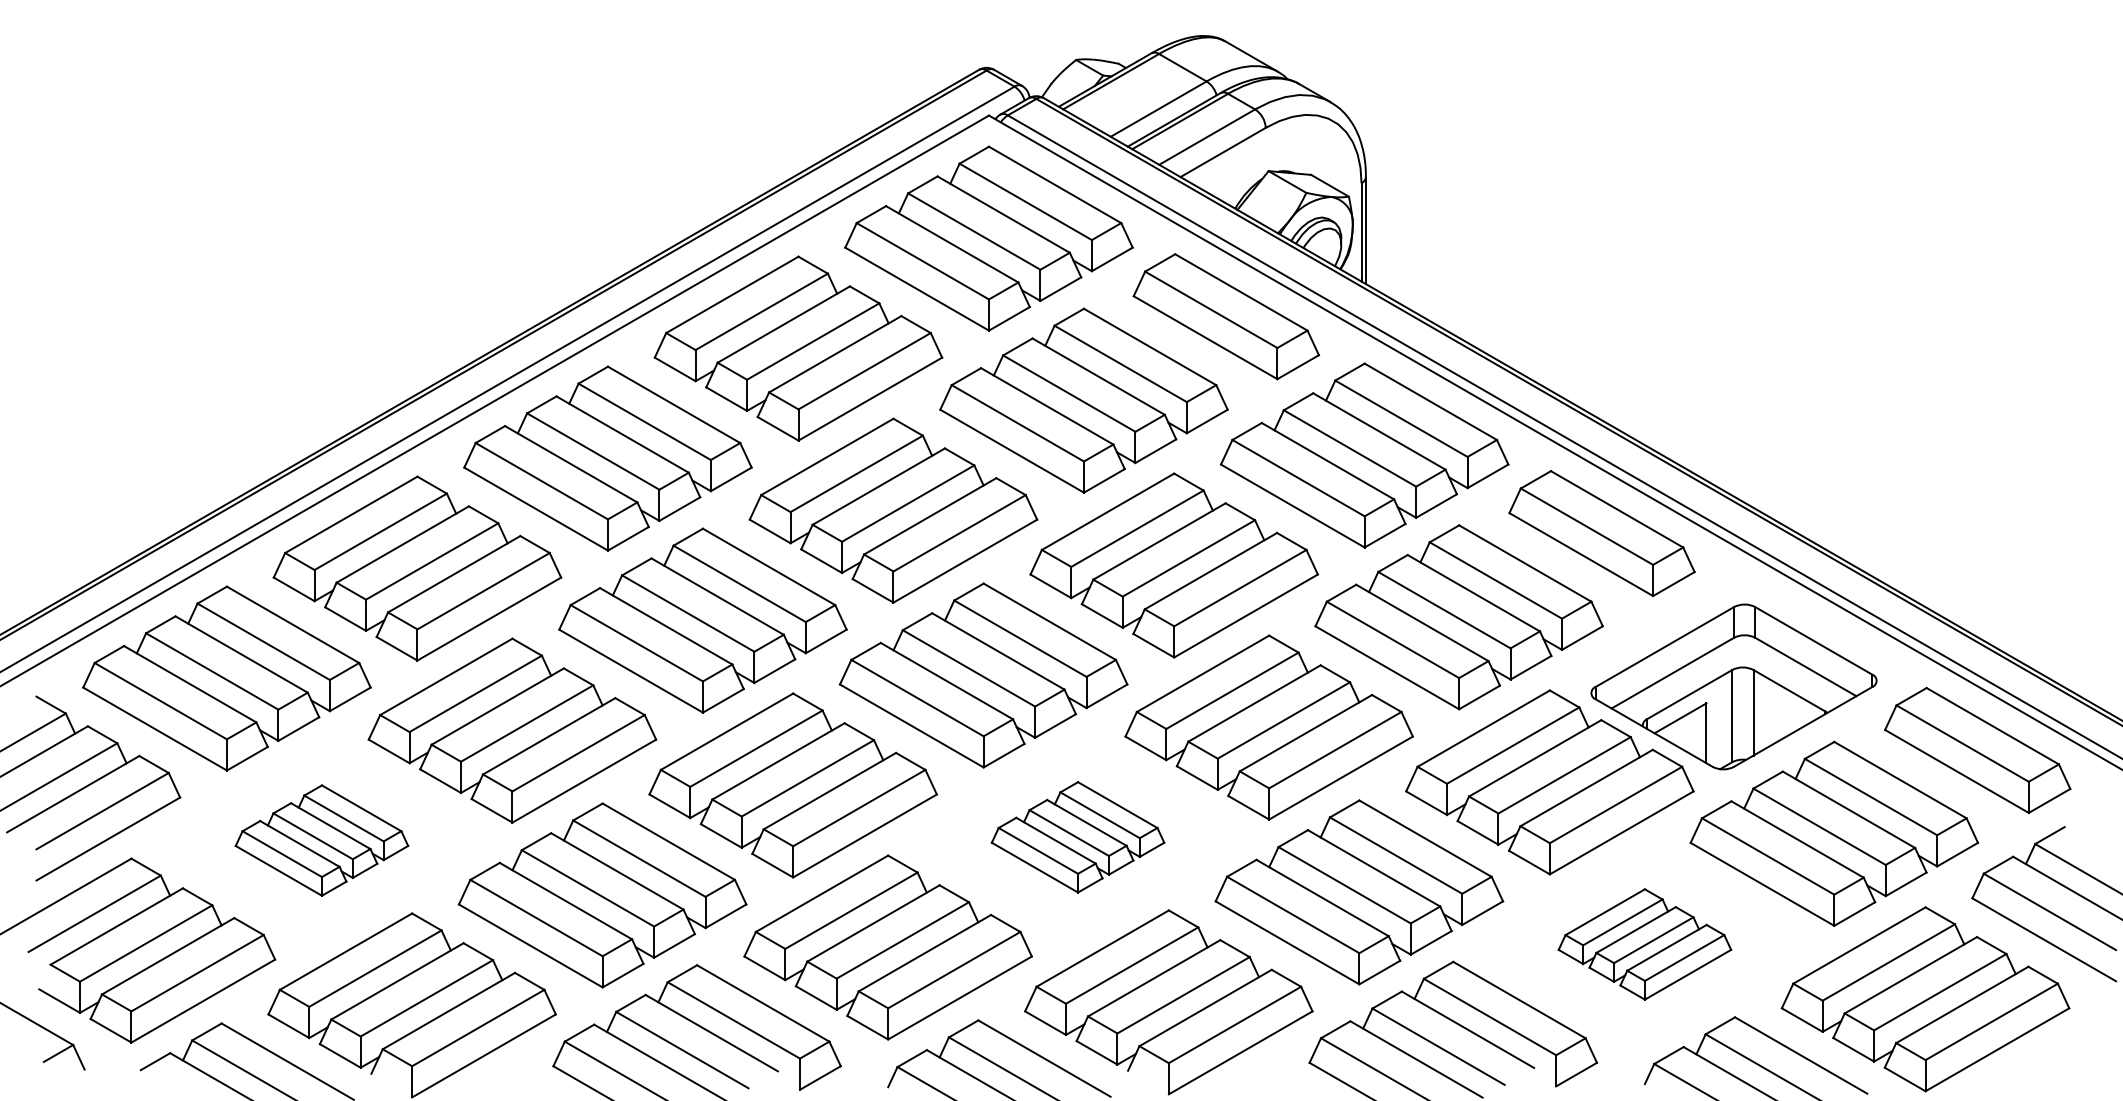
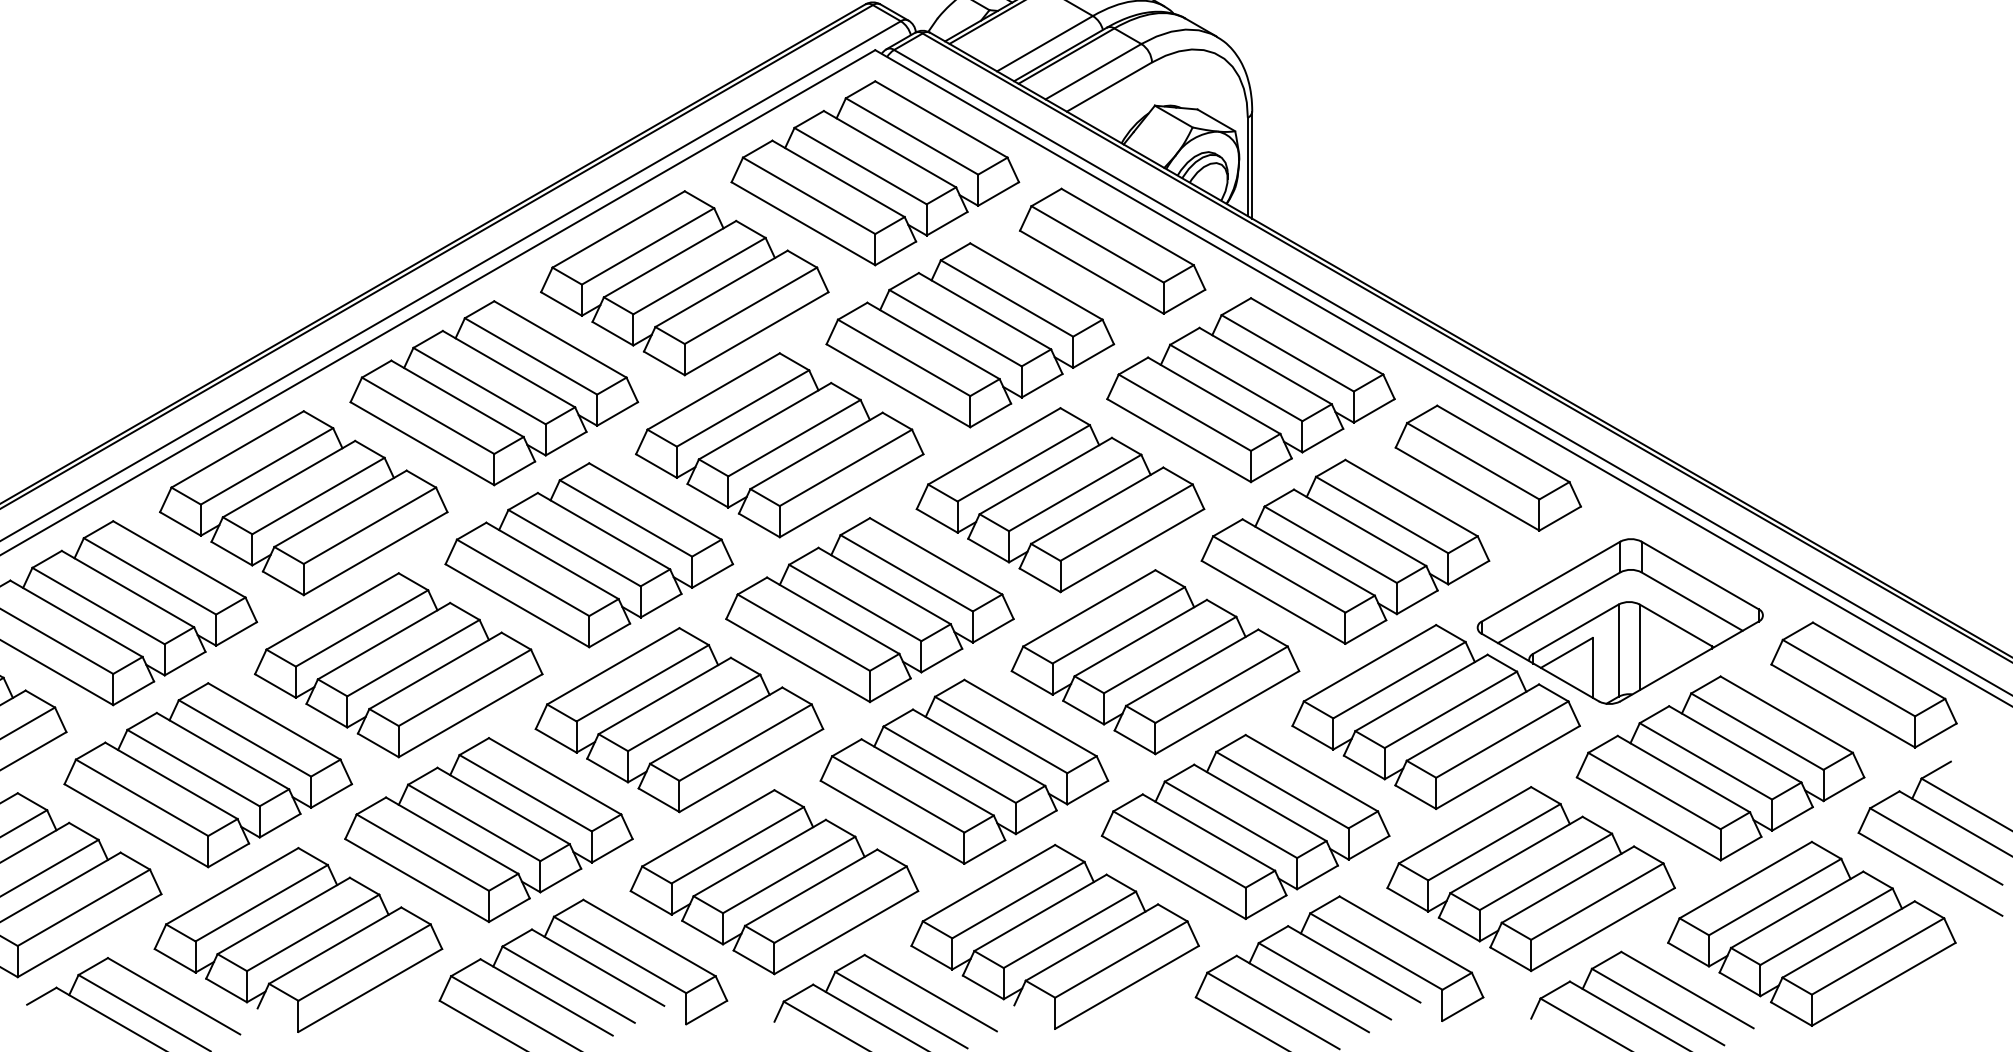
part: (1077, 837) -> (963, 772), size x1.67
part: (321, 840) -> (207, 775), size x1.67
part: (1644, 944) -> (1530, 879), size x1.67

